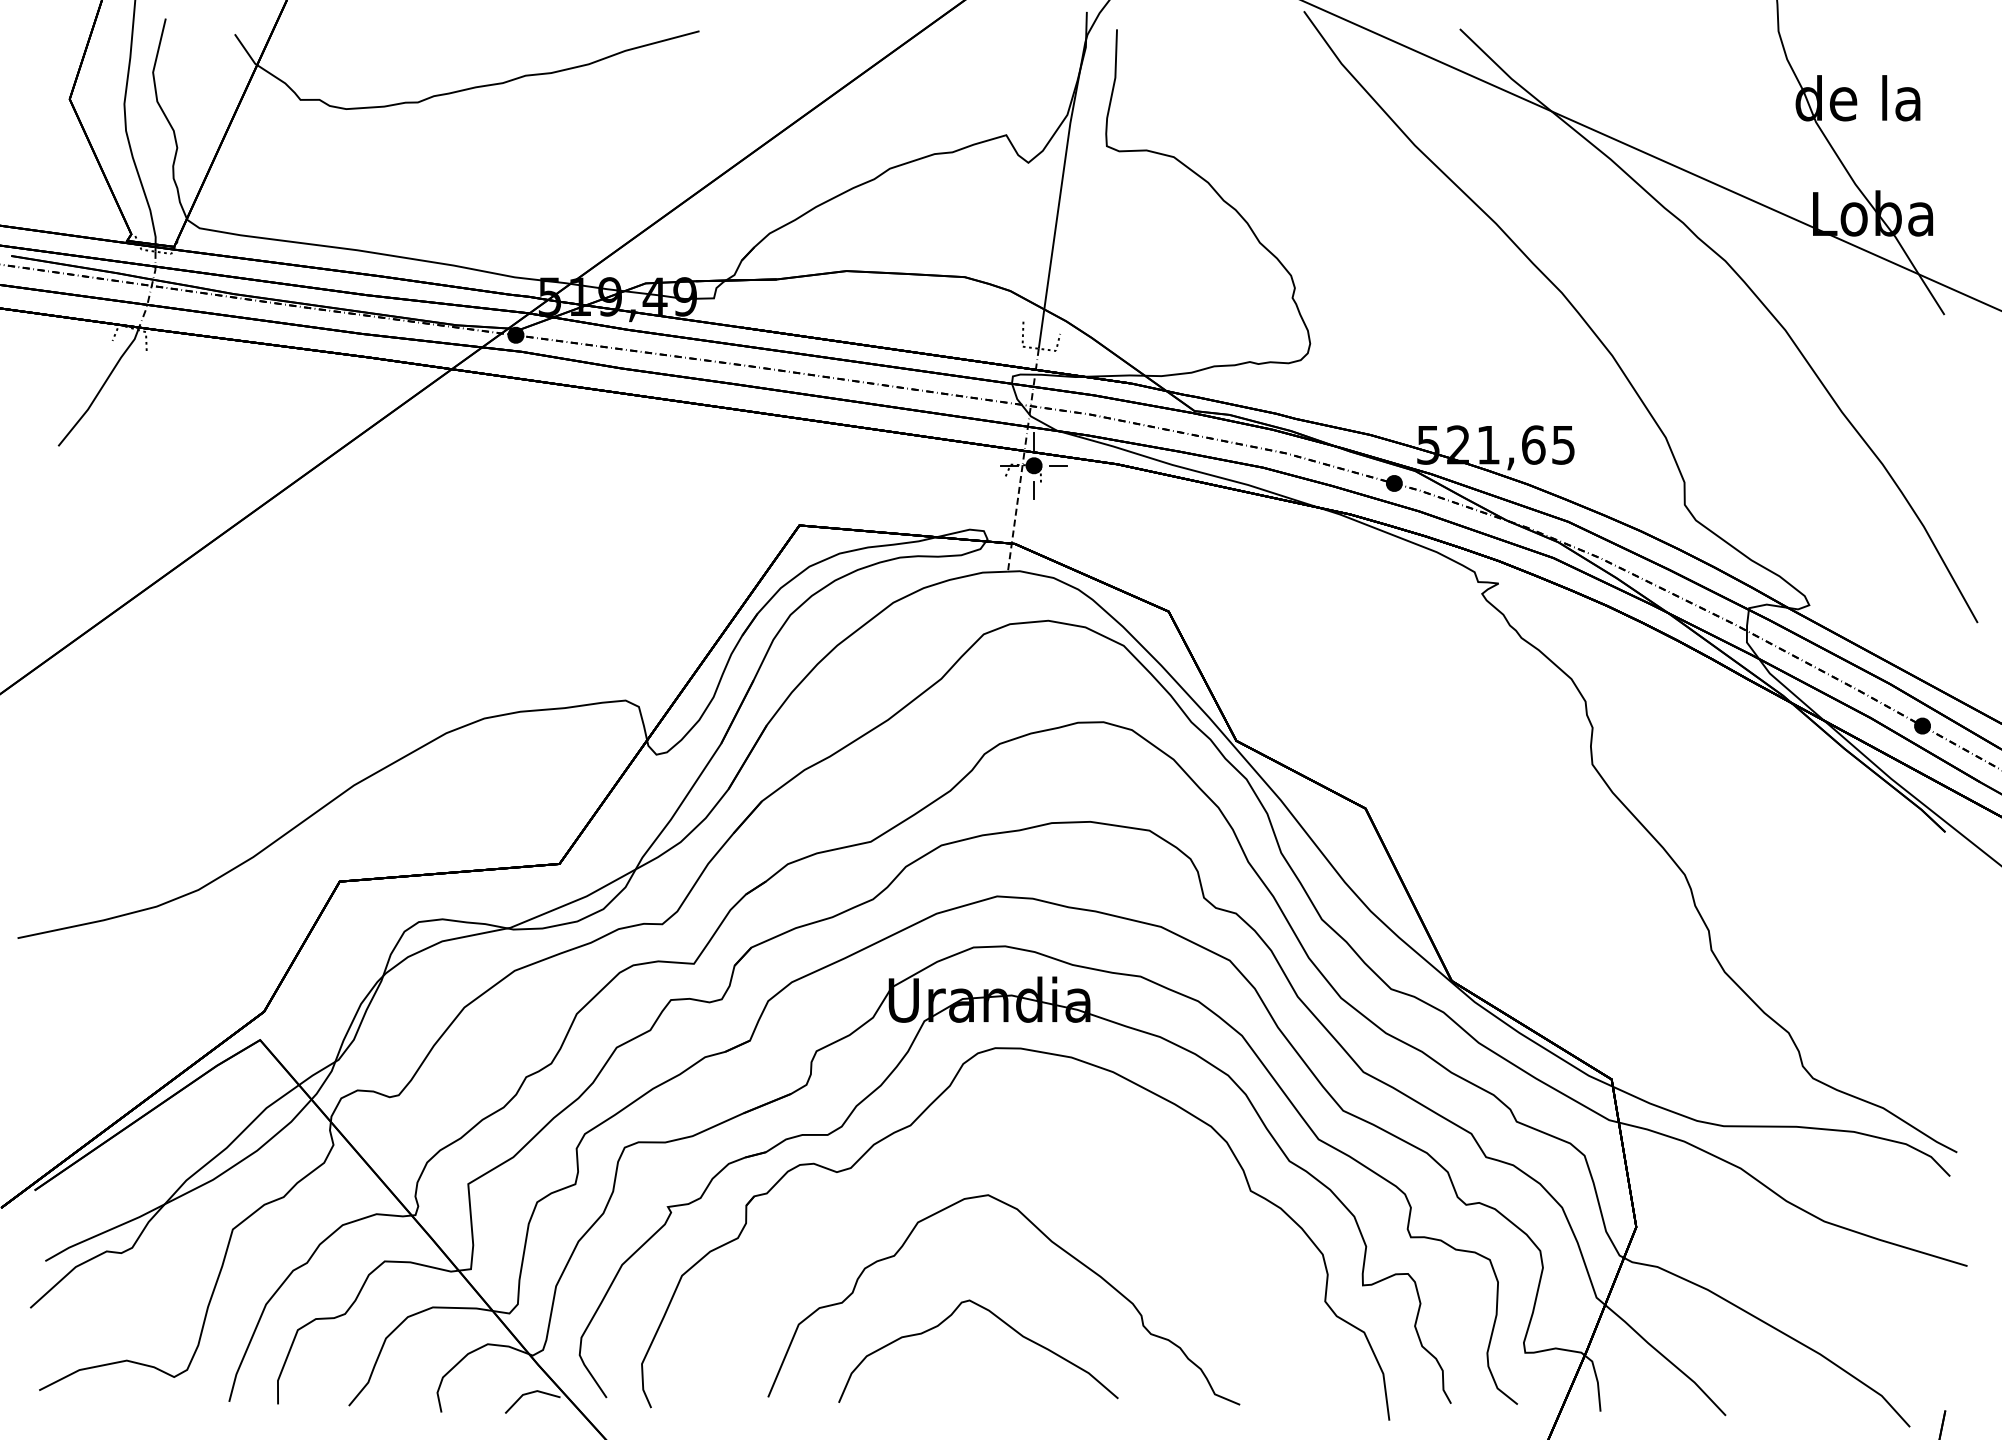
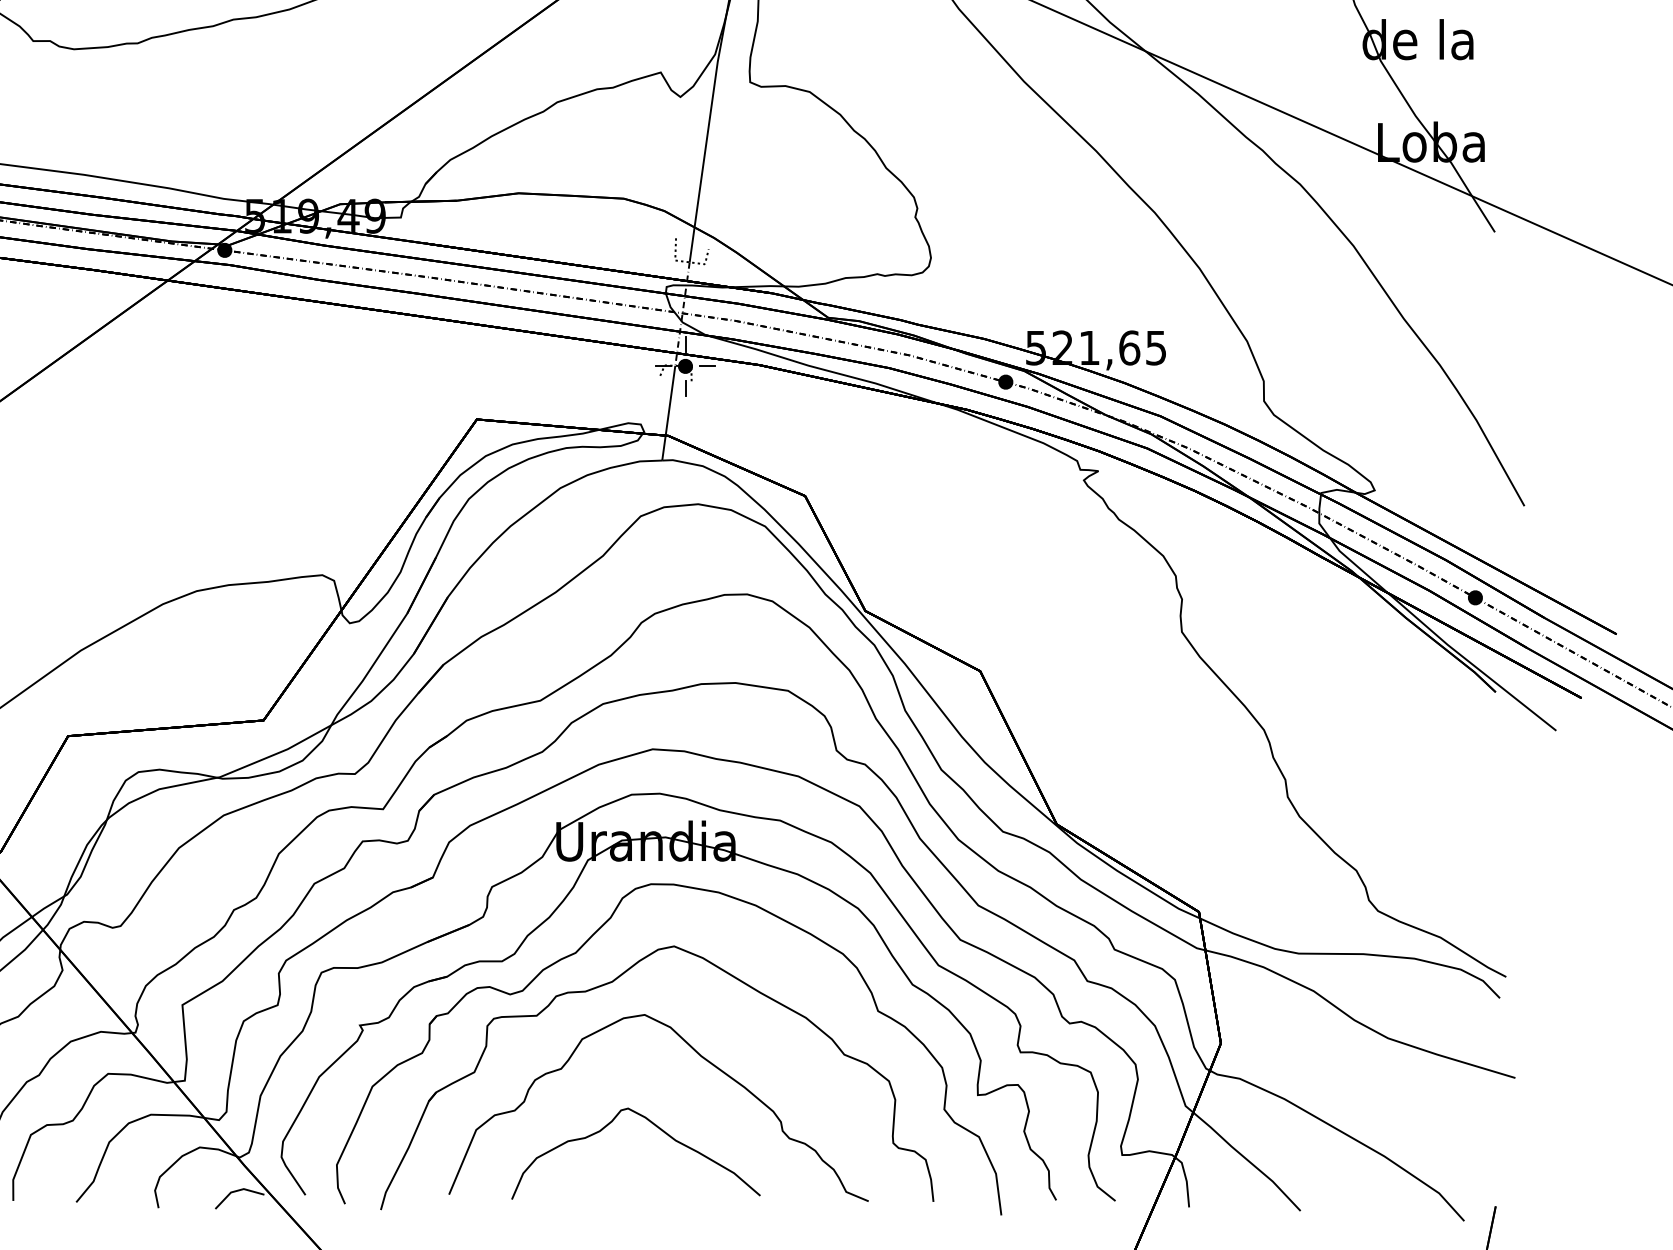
line: (1015, 518) -> (668, 413), dashed -> solid
part: (950, 1159) -> (611, 983), added

